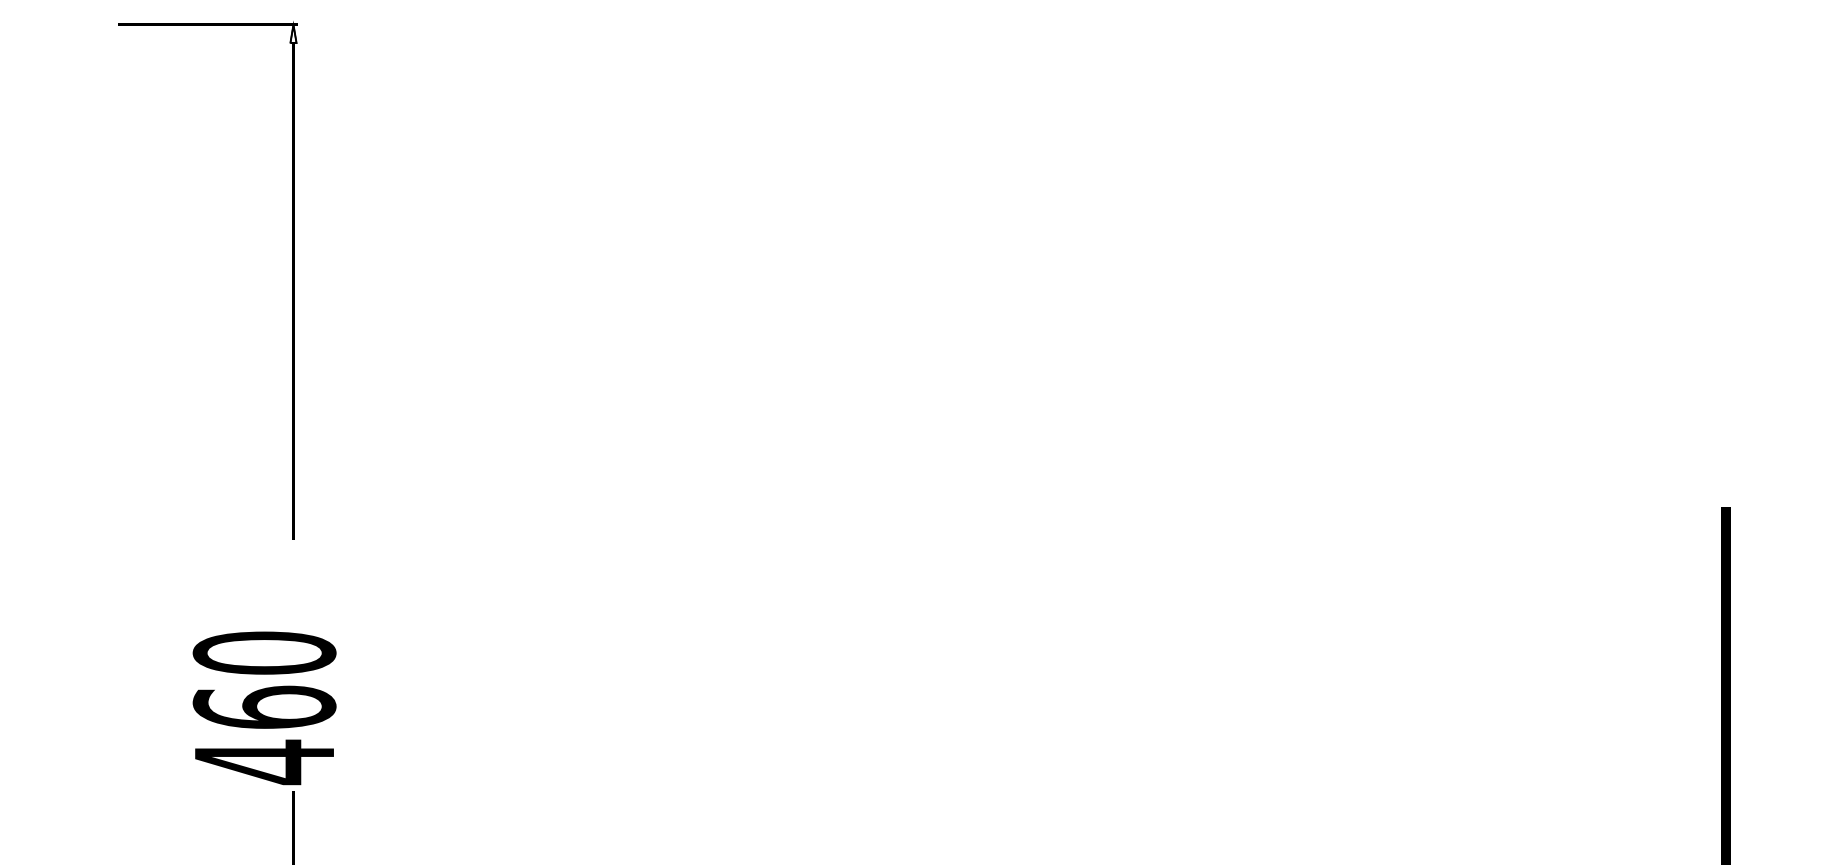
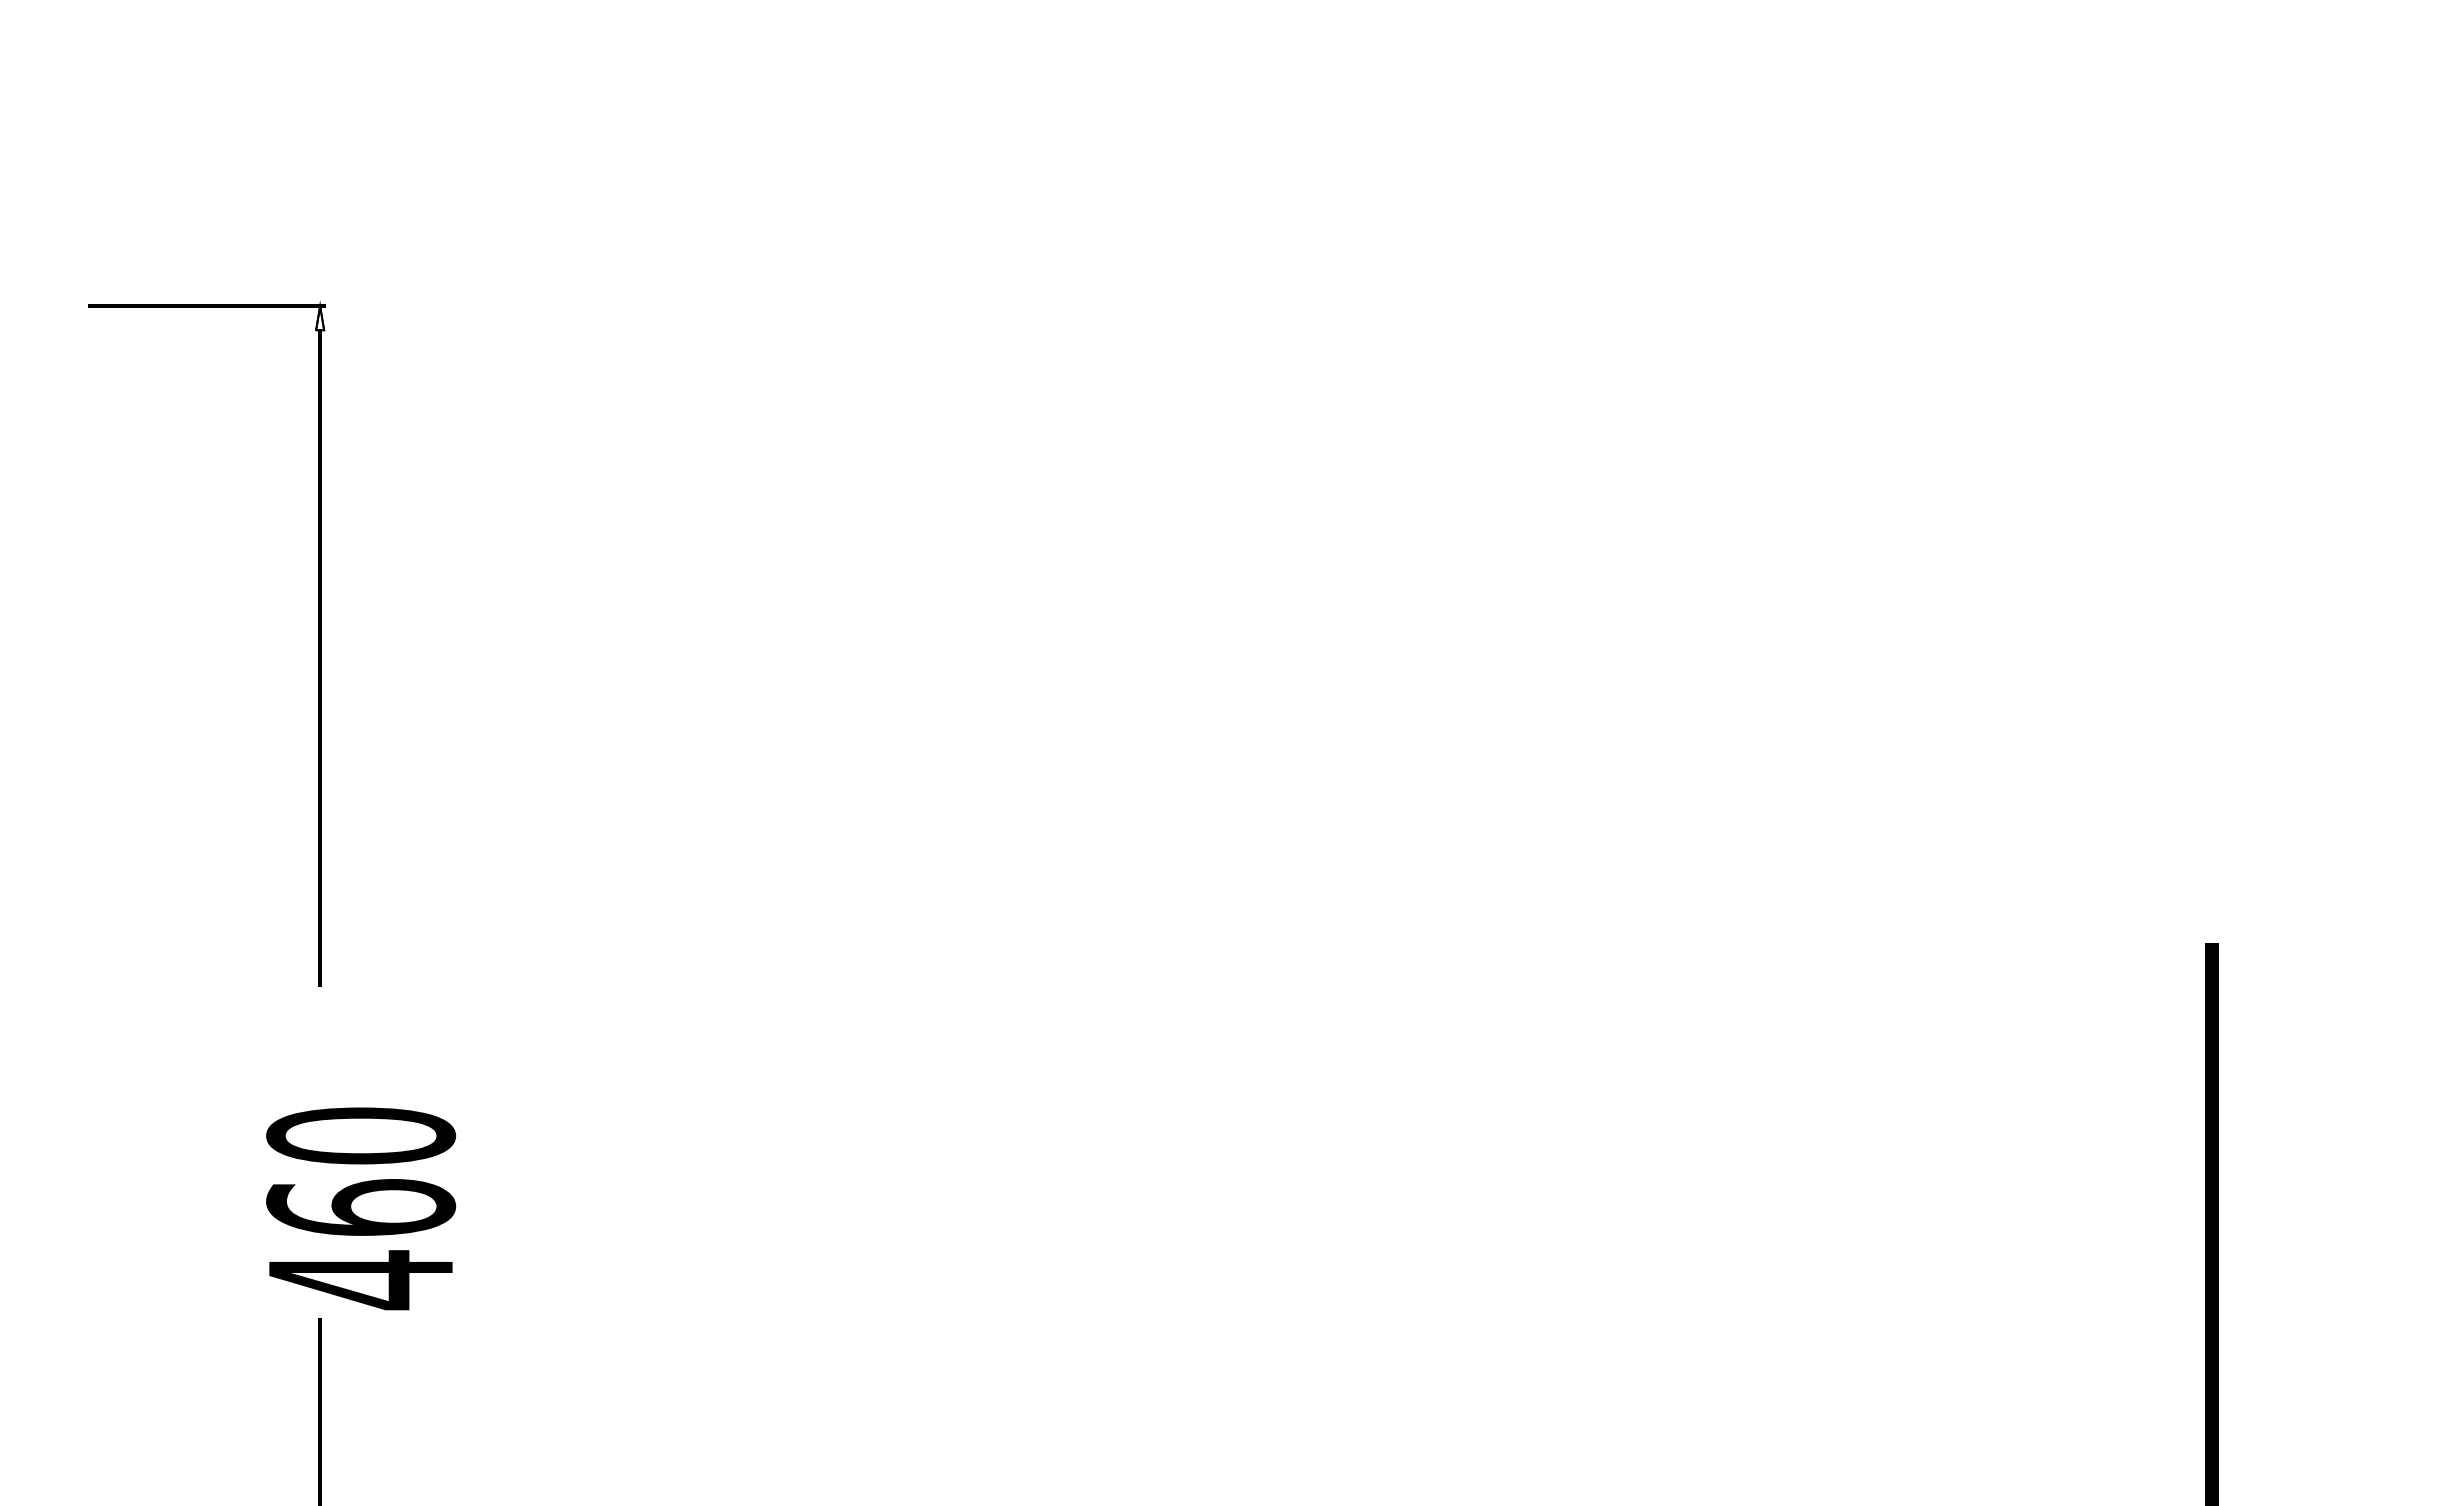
text: (264, 708) -> (361, 1208), moved

